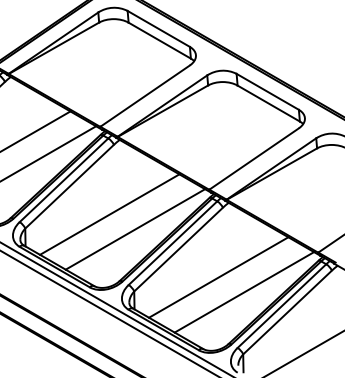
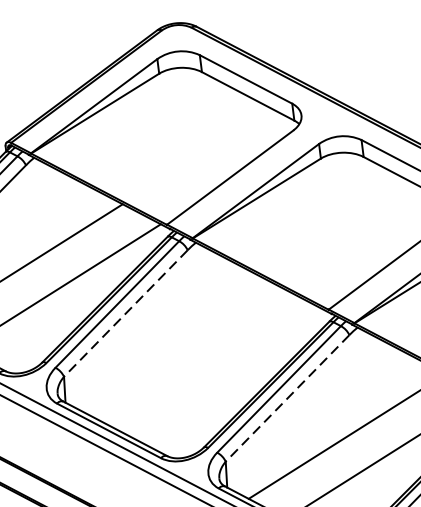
line: (69, 186) -> (125, 313), solid -> dashed
line: (109, 214) -> (185, 351), removed
line: (135, 229) -> (223, 371), removed
line: (178, 249) -> (287, 398), solid -> dashed

